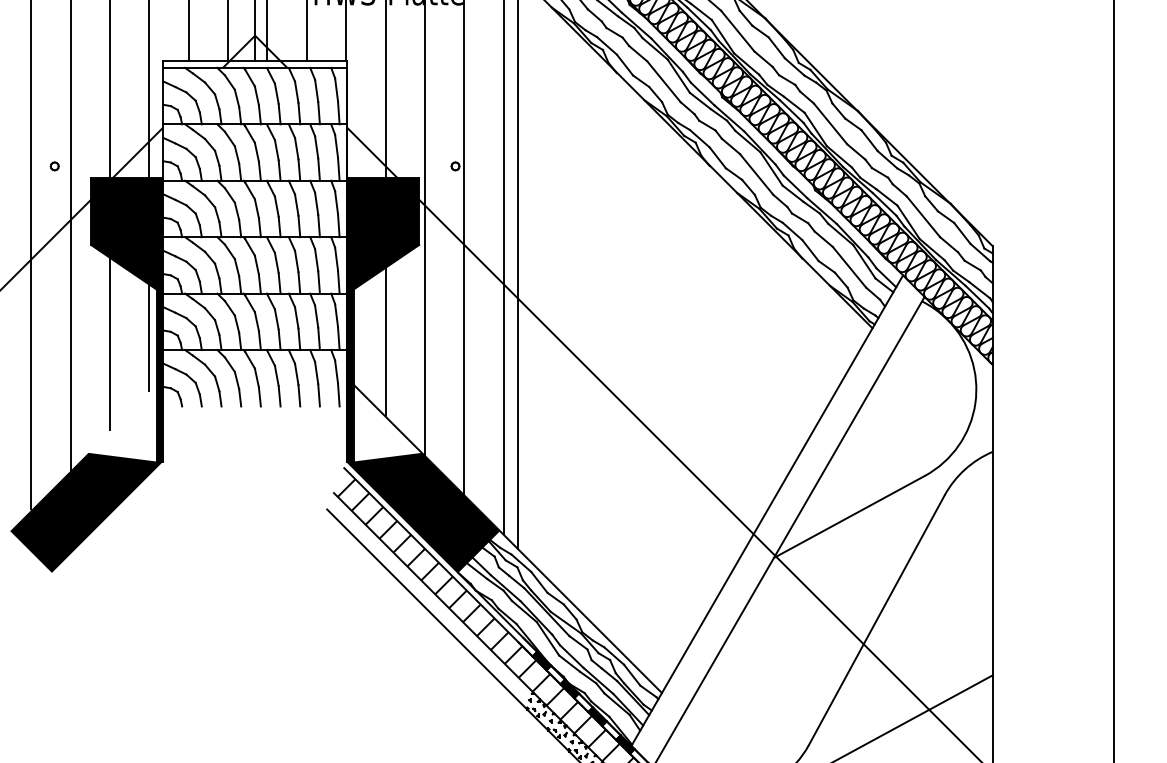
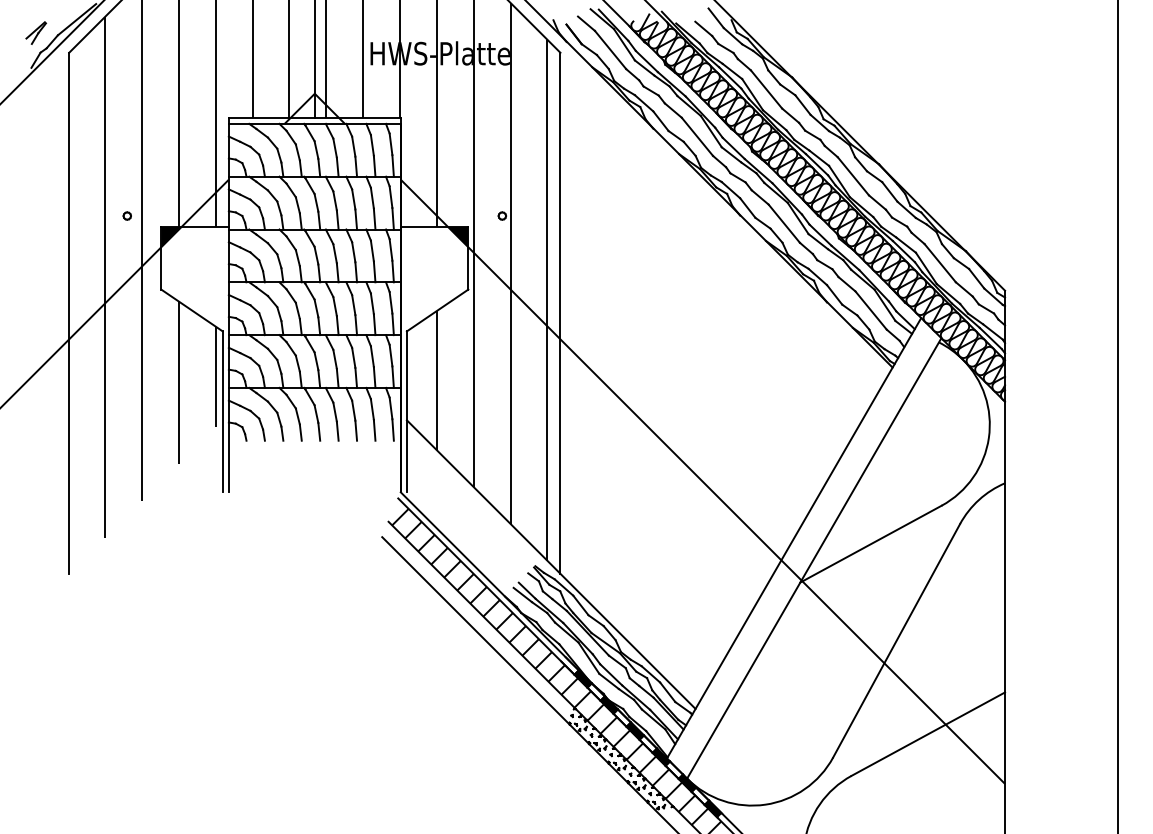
fill: (85, 375) -> (156, 411), removed
fill: (423, 375) -> (472, 411), removed

